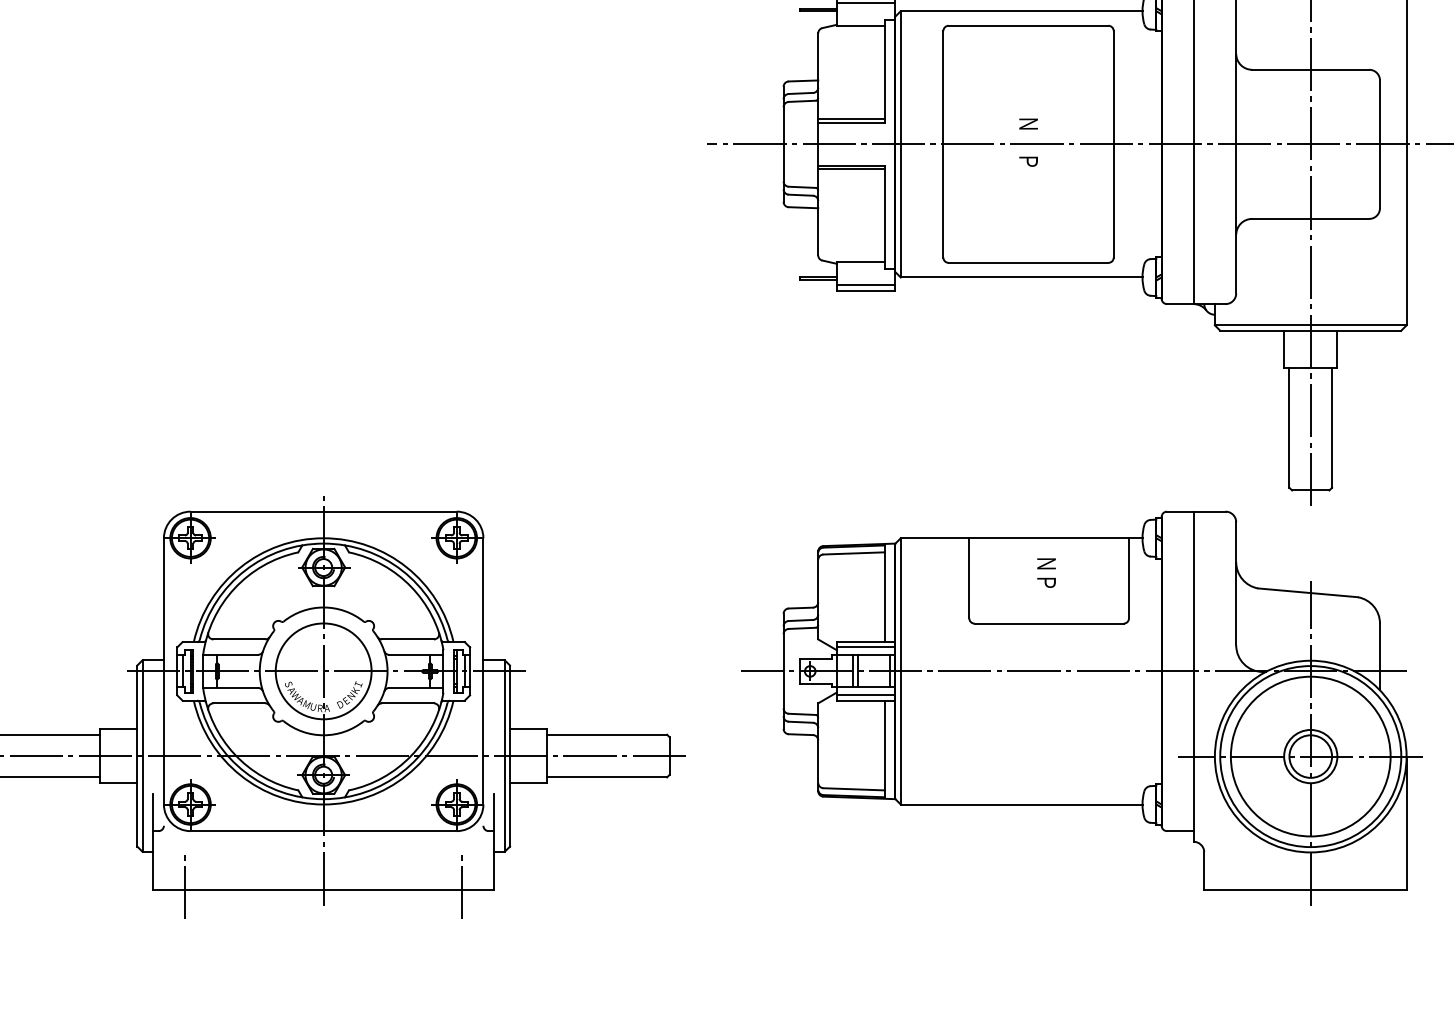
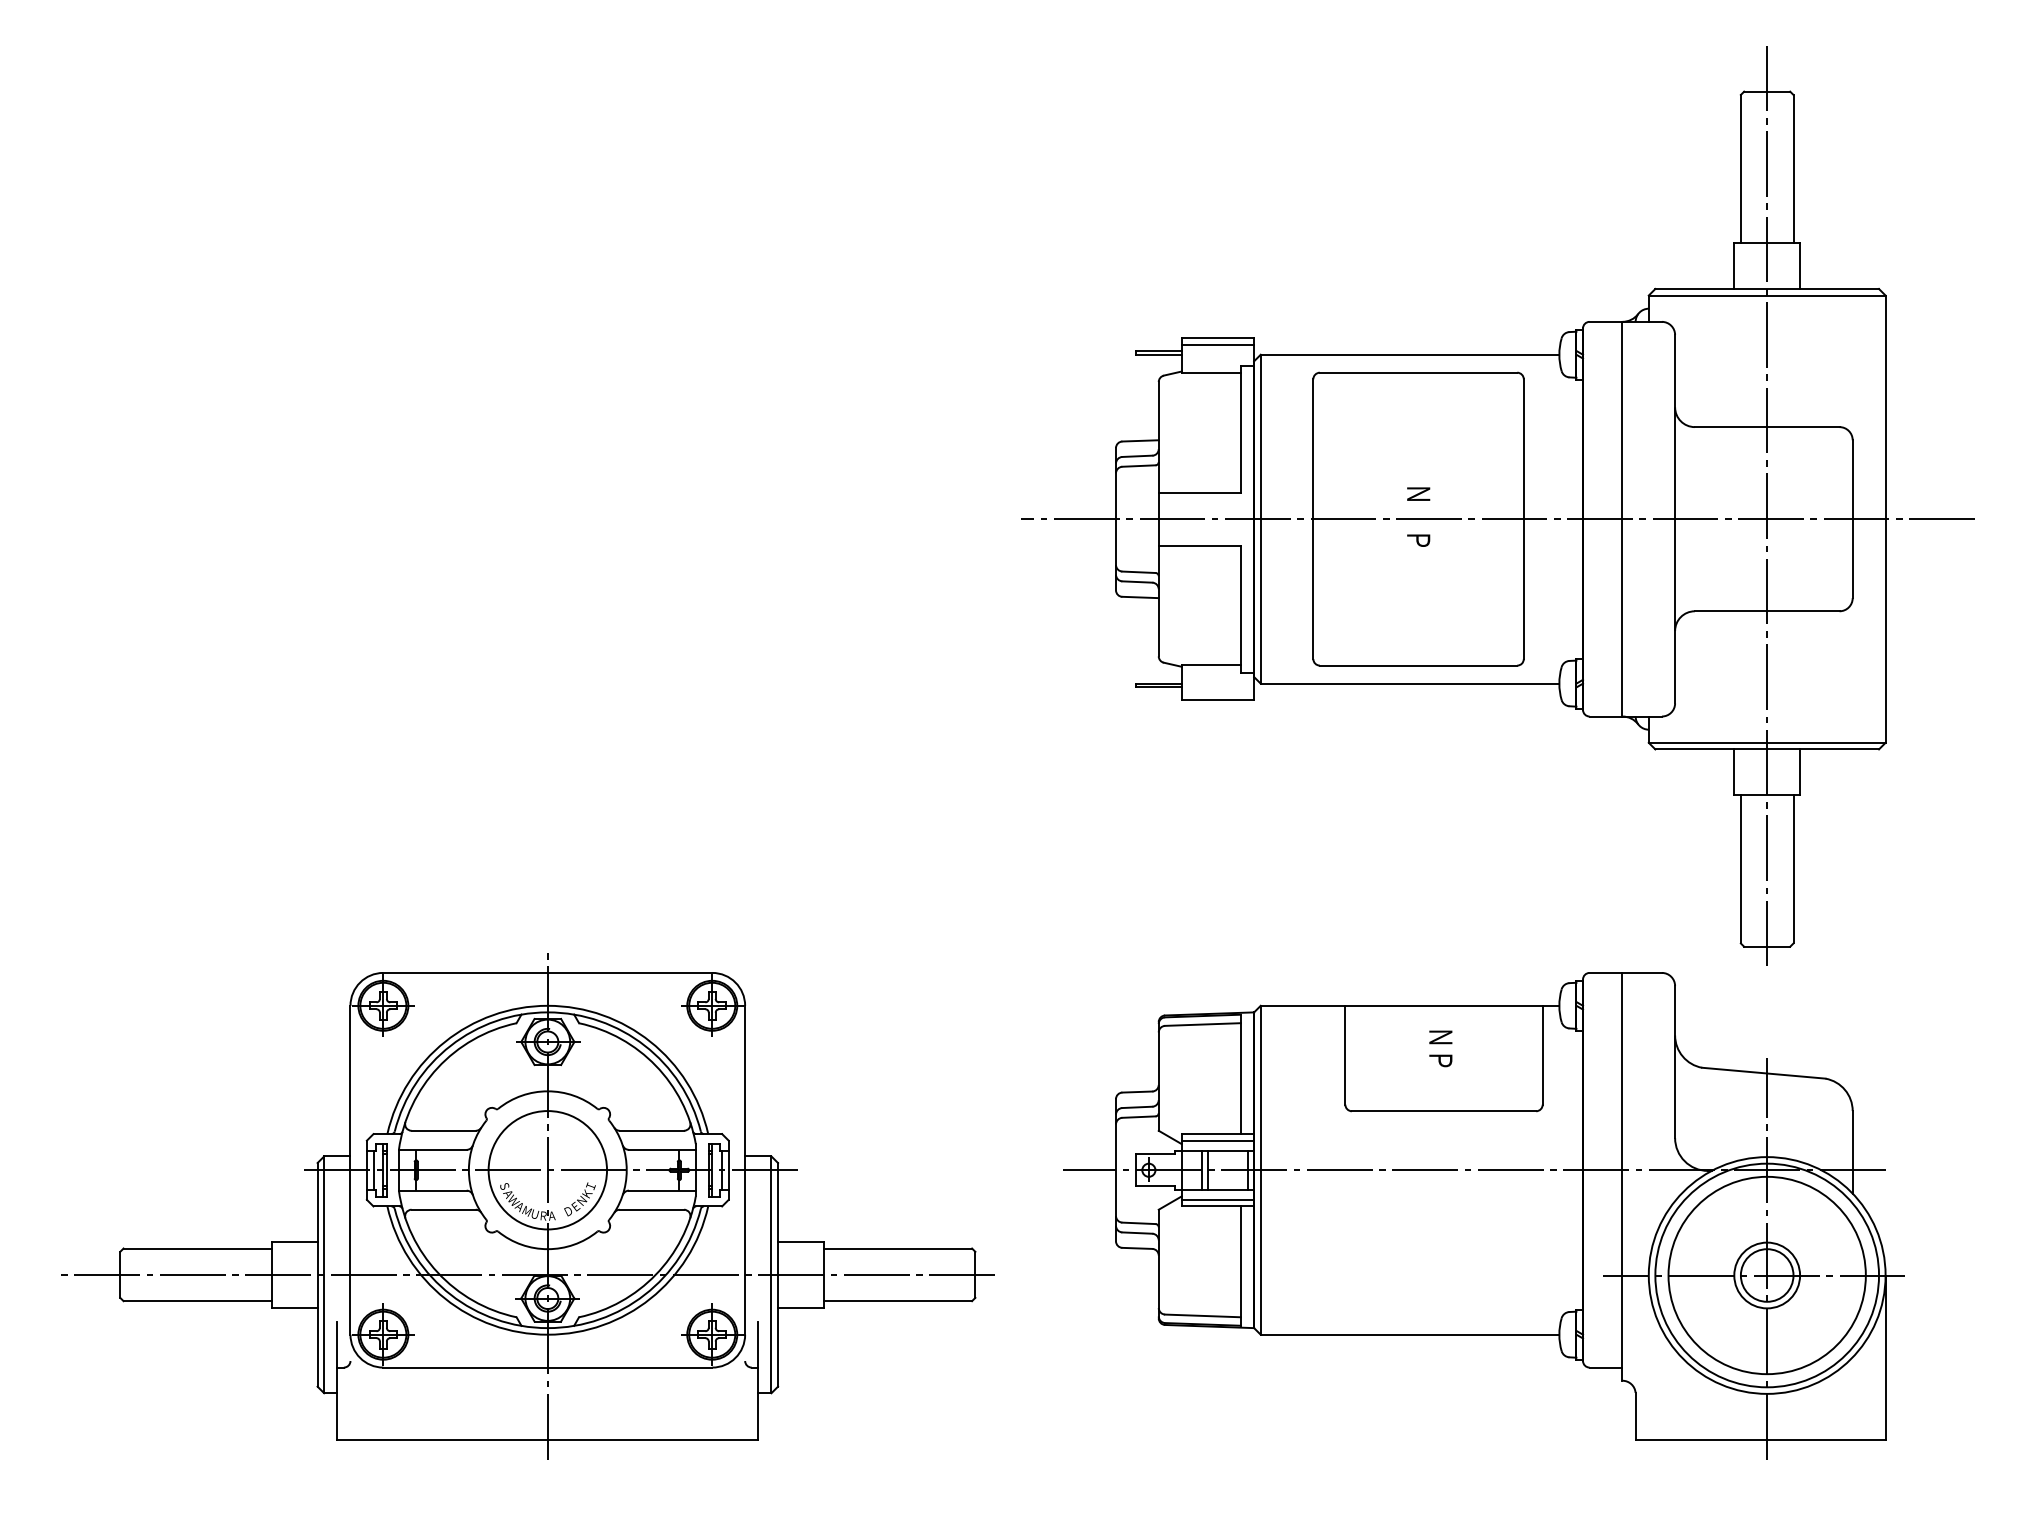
line: (851, 119) -> (1199, 488), removed
line: (851, 169) -> (1199, 550), removed
line: (865, 285) -> (1217, 693), removed
line: (184, 885) -> (376, 1434), removed
line: (461, 885) -> (718, 1434), removed

